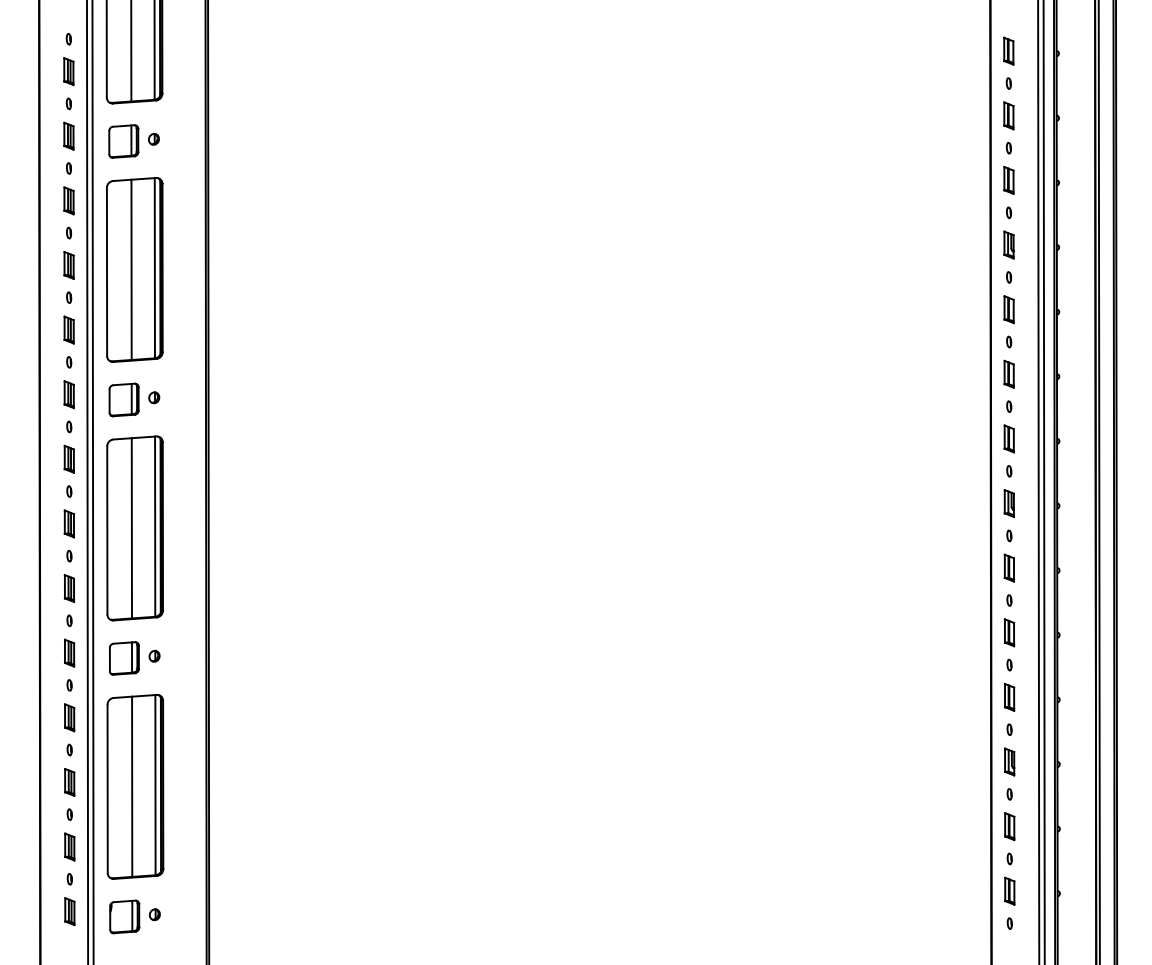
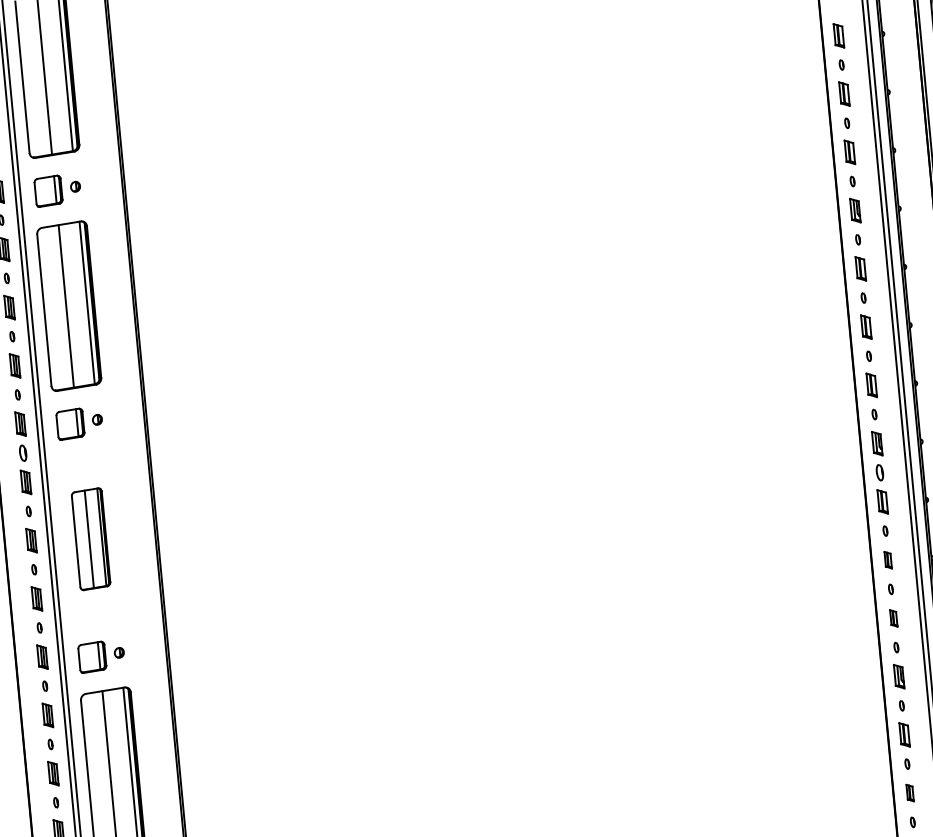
part: (69, 426) -> (23, 452), size x1.6
part: (134, 528) -> (90, 539), size x0.6
part: (1009, 535) -> (880, 472), size x1.6
part: (1009, 632) -> (888, 559), size x0.7
part: (1009, 697) -> (893, 618), size x0.7
part: (1009, 890) -> (909, 792), size x0.7

